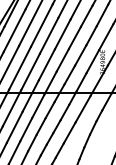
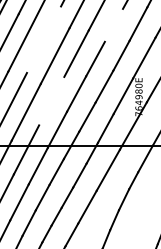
line: (86, 15) -> (113, 24), removed
line: (41, 25) -> (43, 39), removed
line: (46, 64) -> (51, 100), removed

